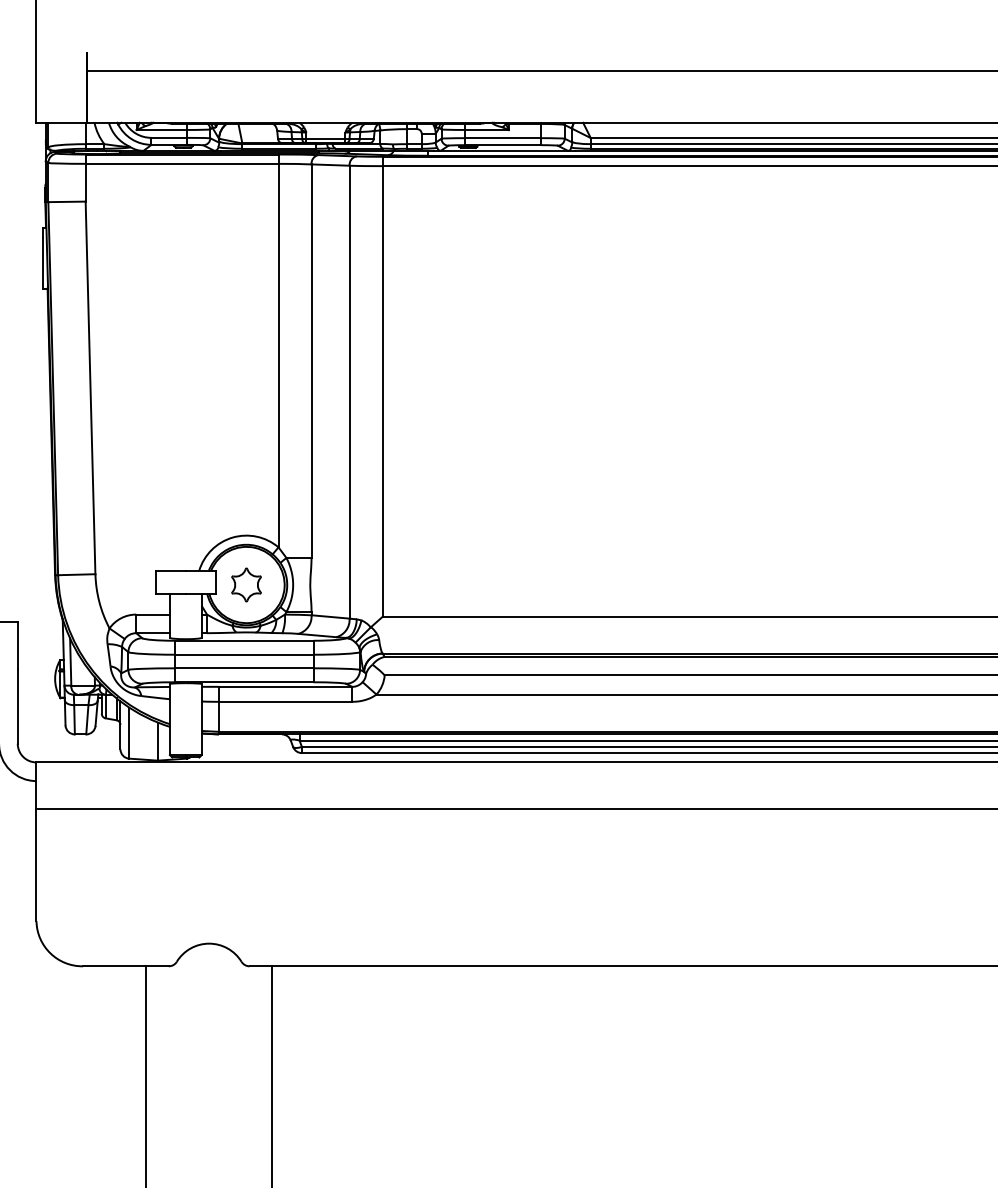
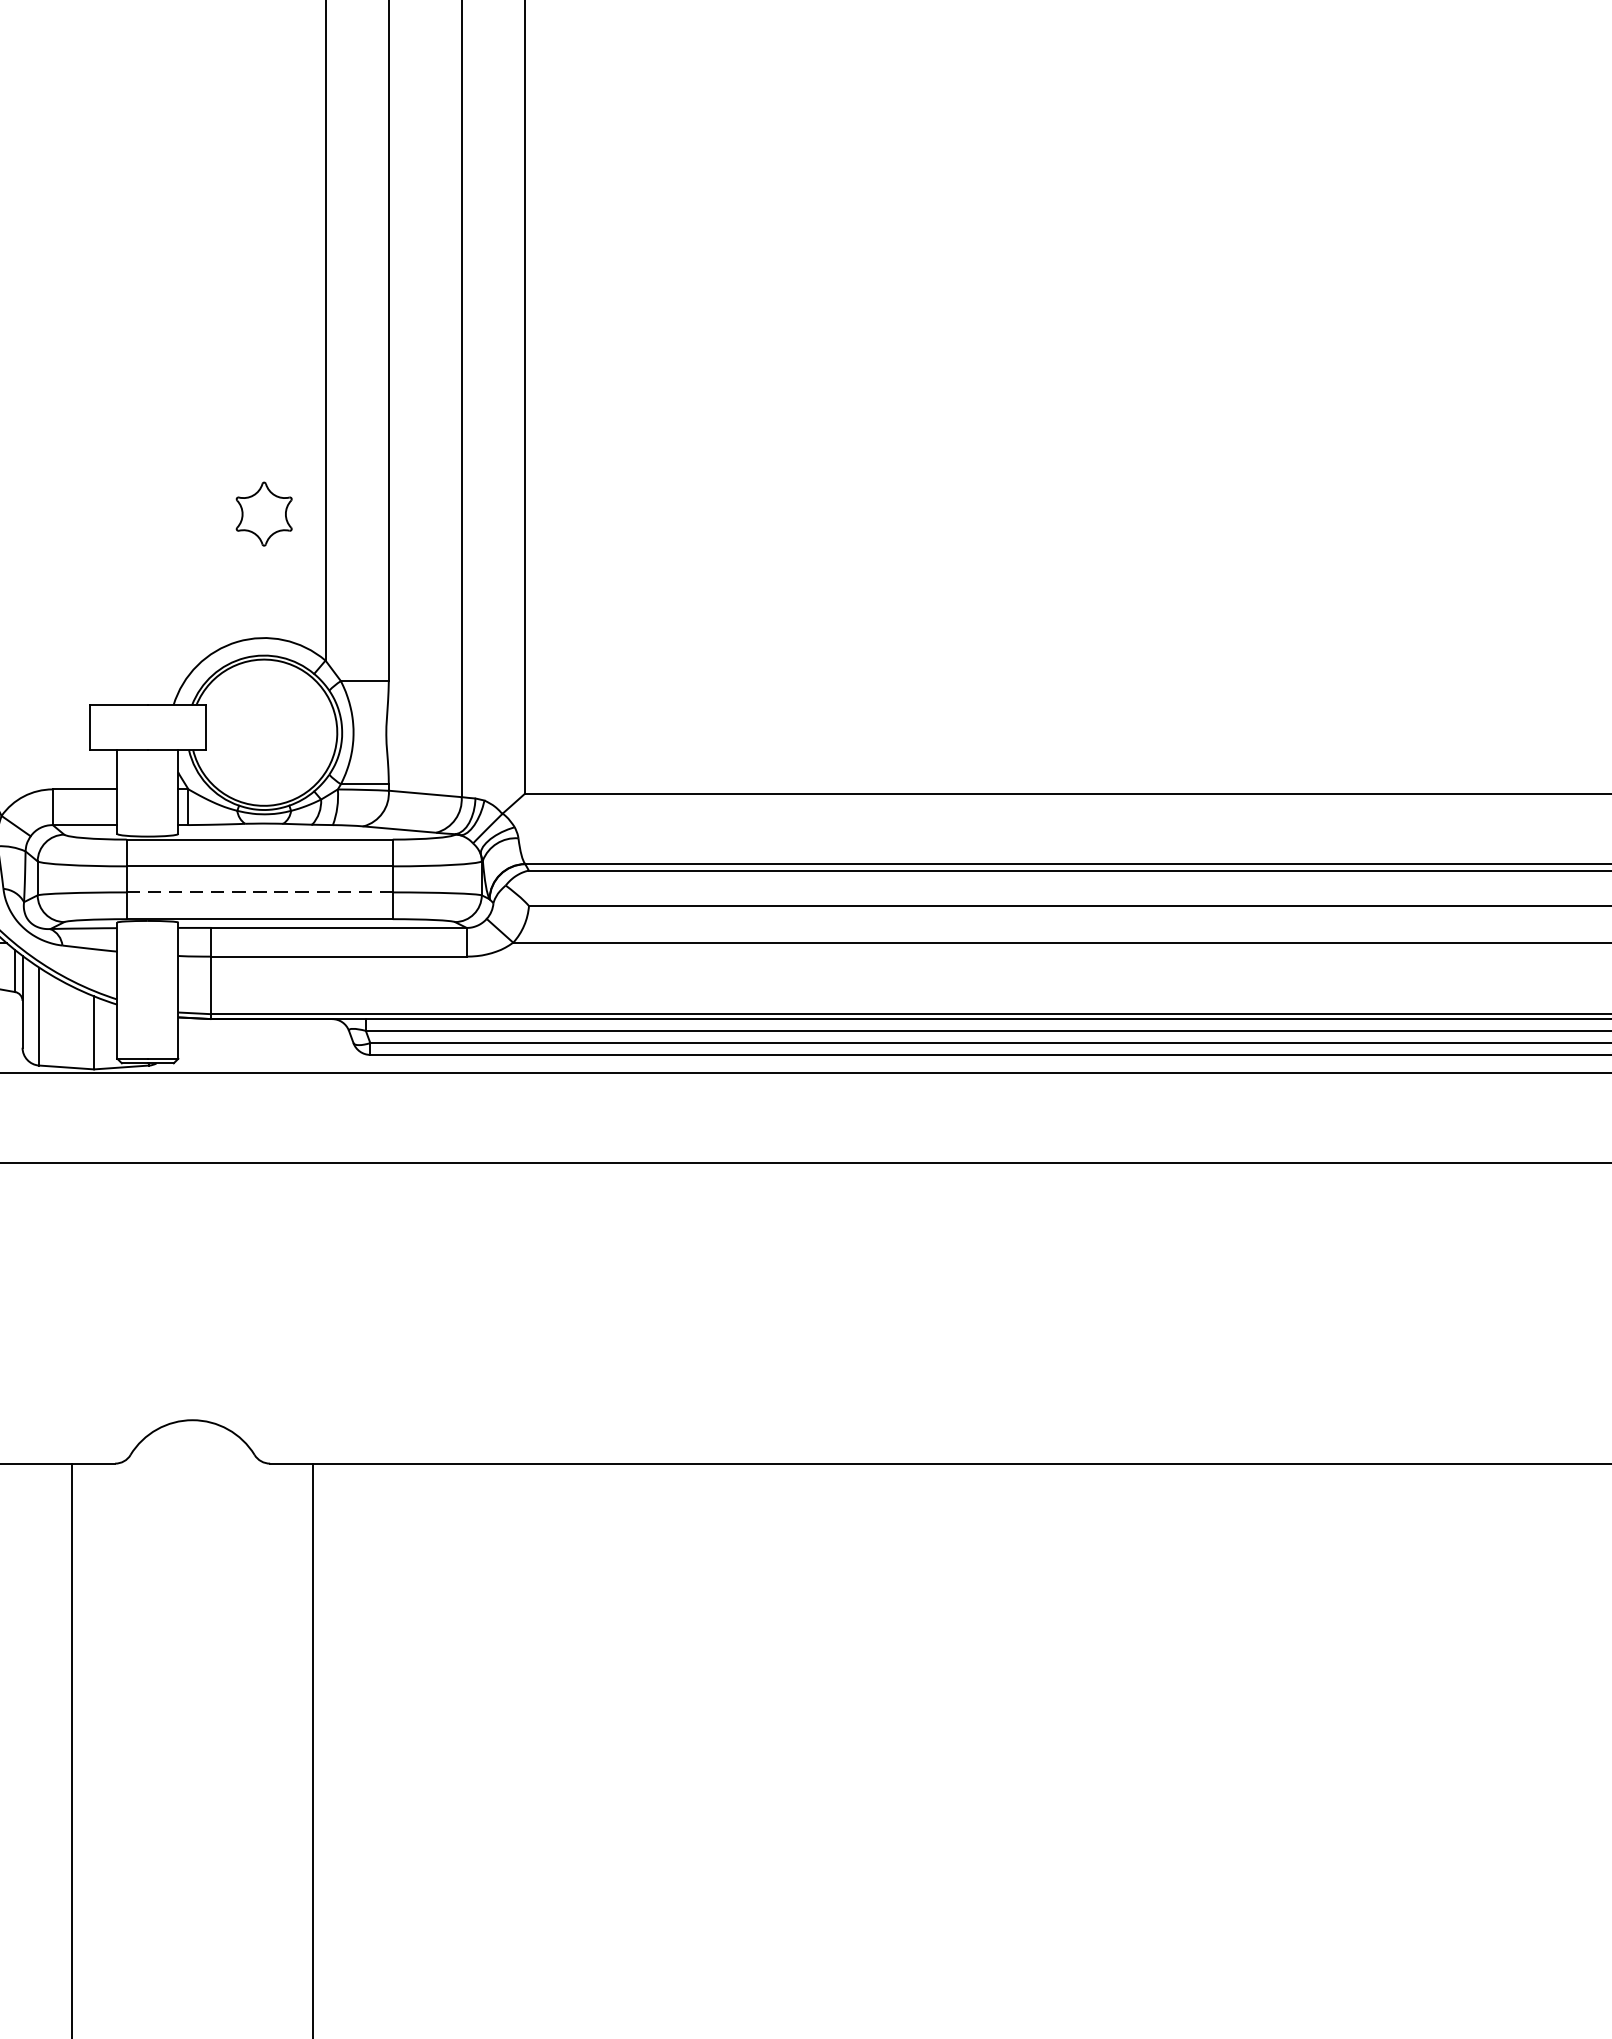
part: (246, 584) -> (264, 513), moved
line: (244, 668) -> (260, 892), solid -> dashed

